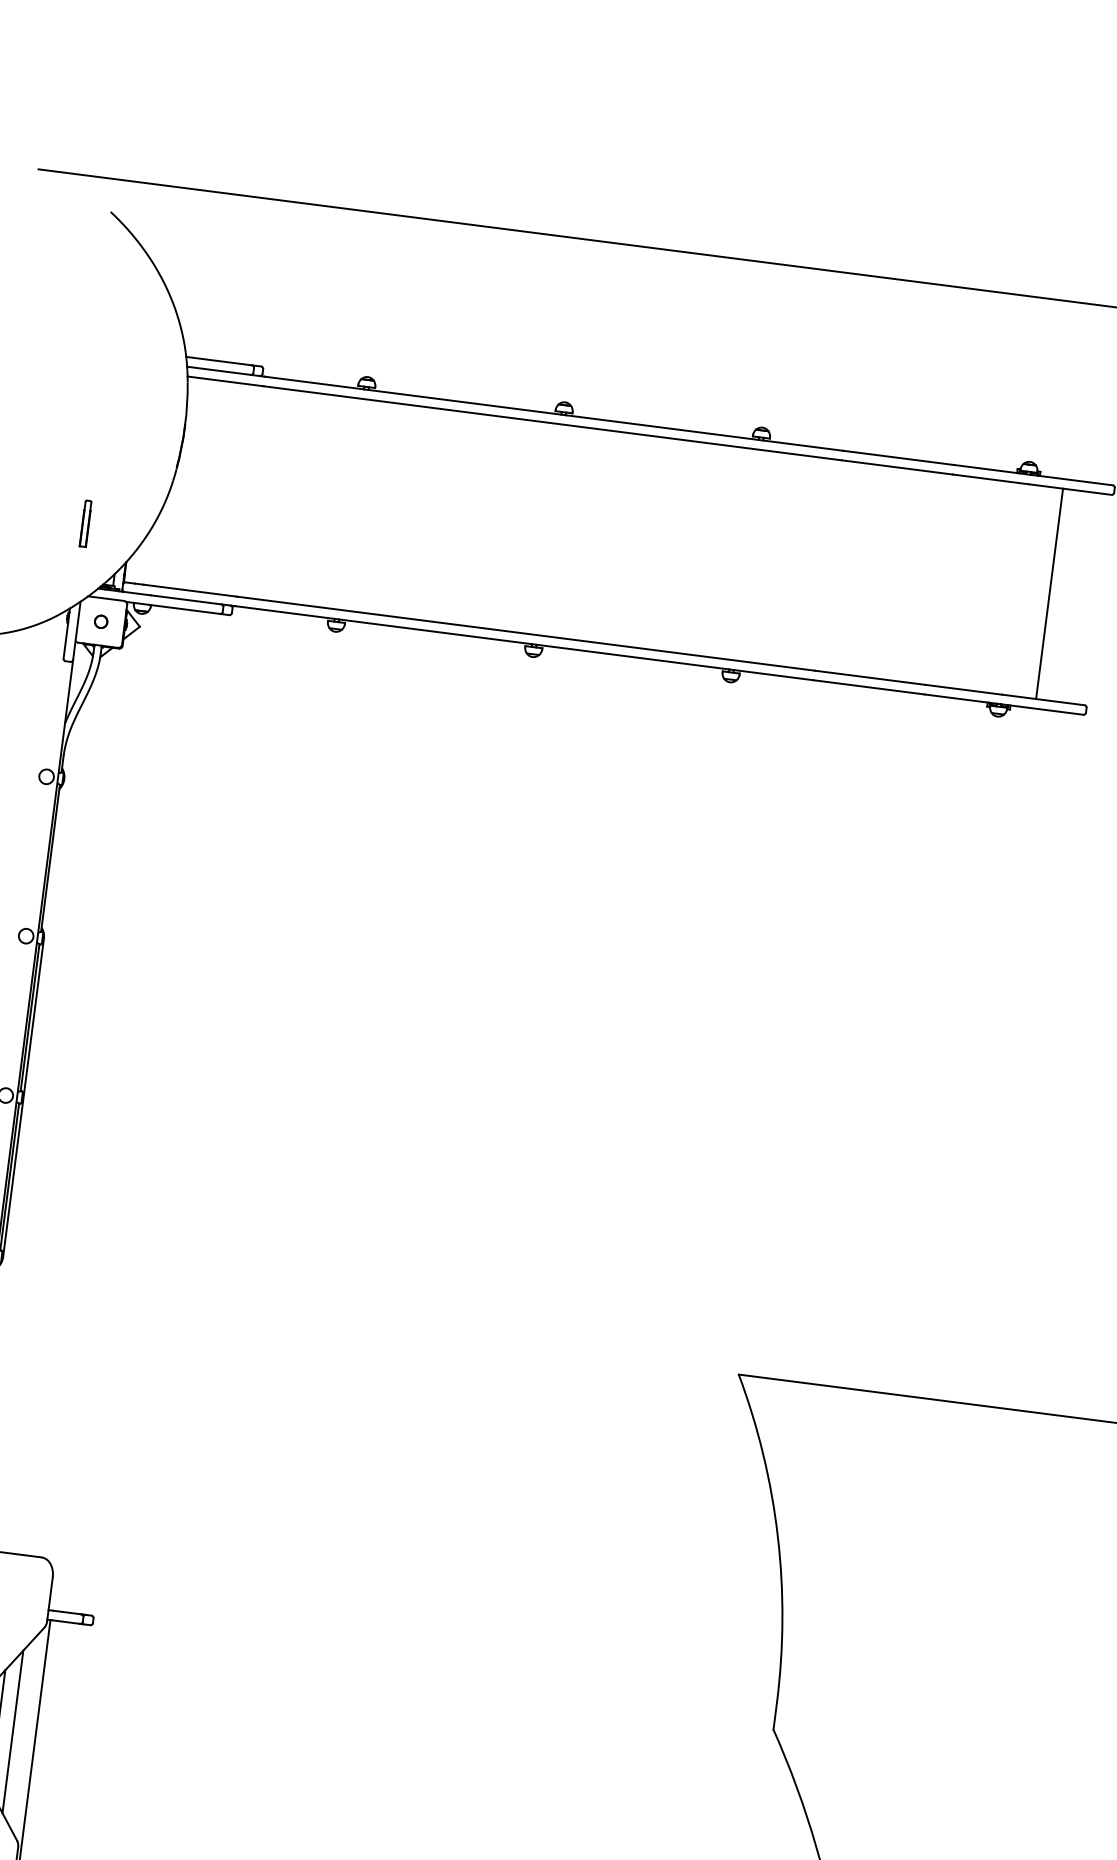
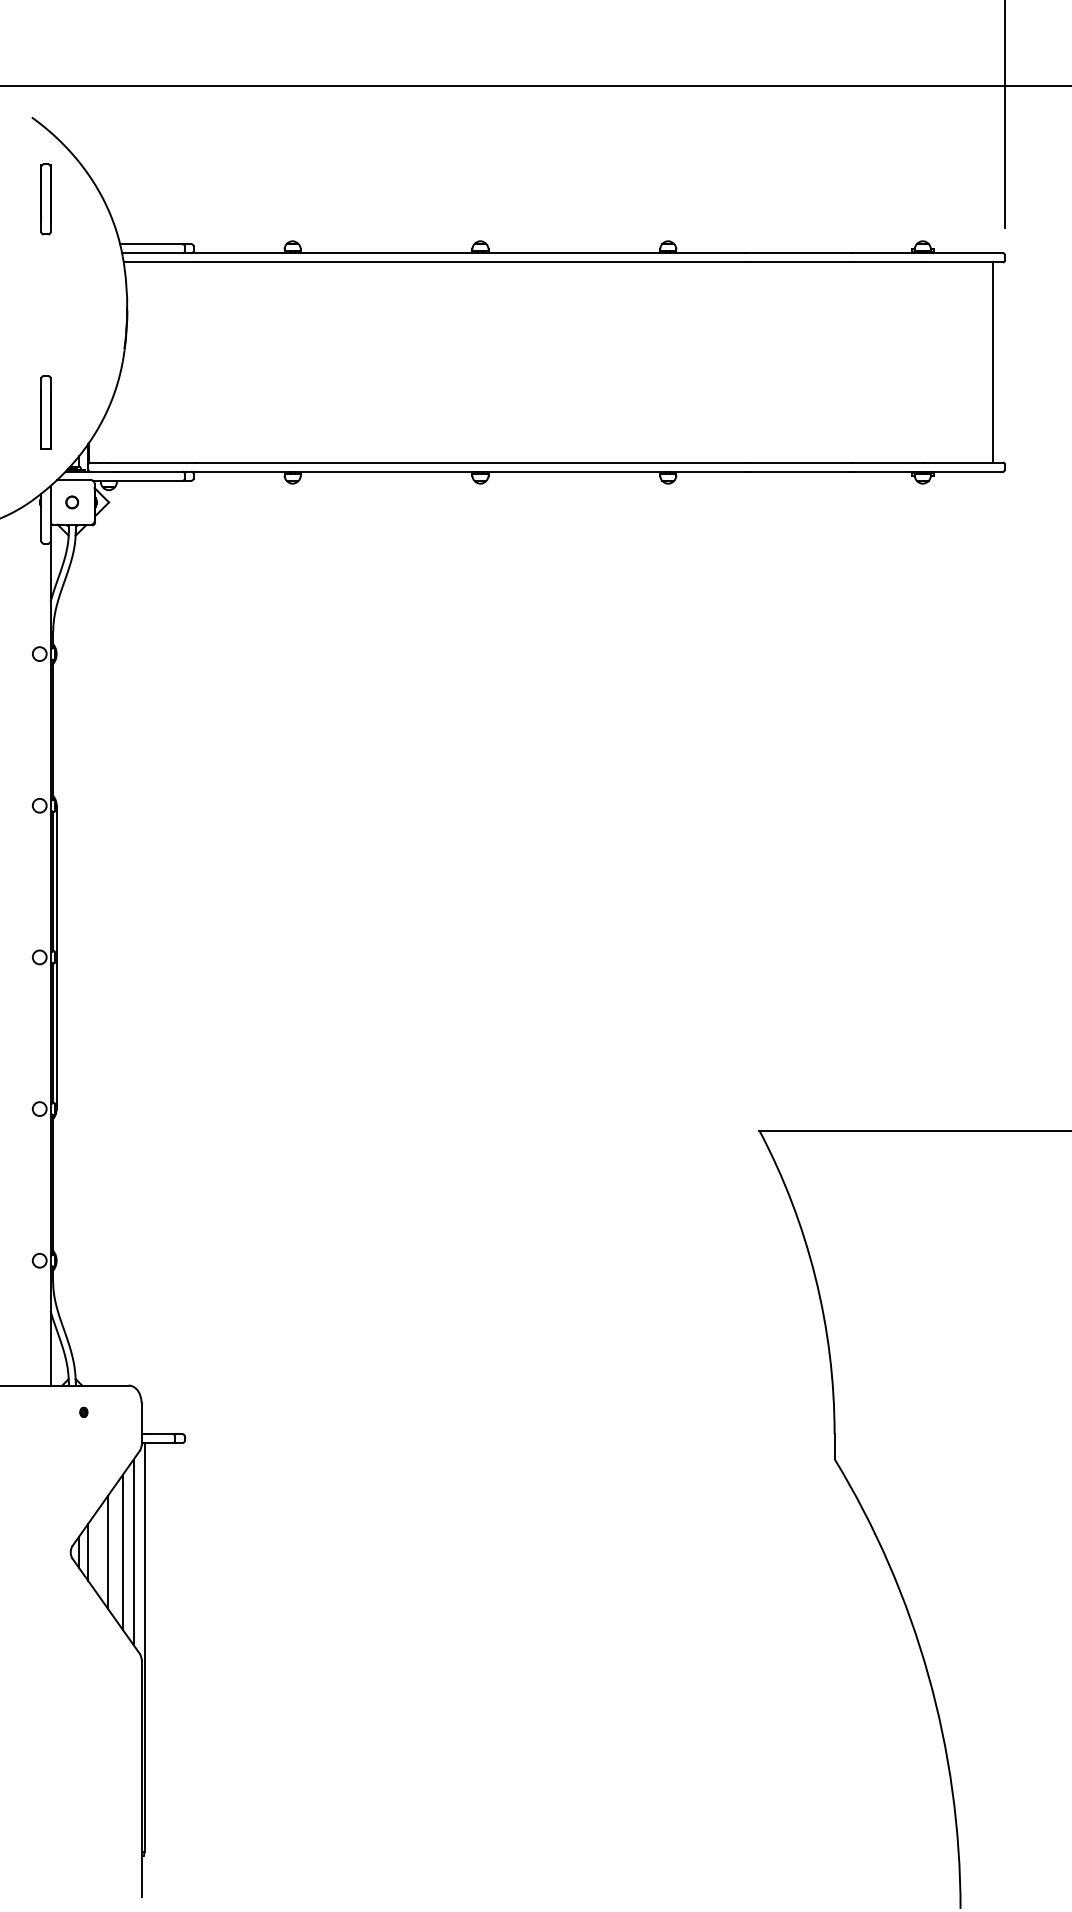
part: (113, 299) -> (45, 199), added
part: (85, 523) -> (45, 412), size x1.67
line: (1049, 593) -> (992, 362), moved
line: (24, 1733) -> (133, 1552), added

